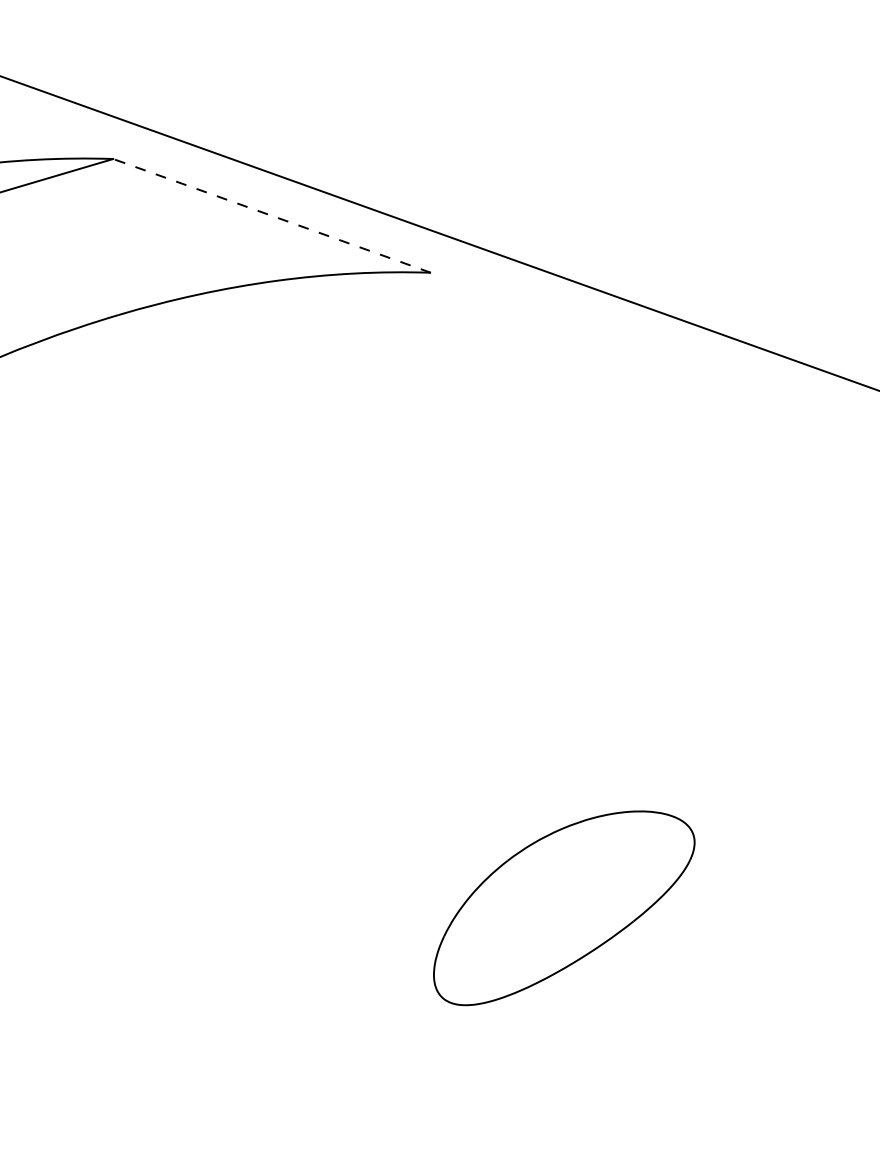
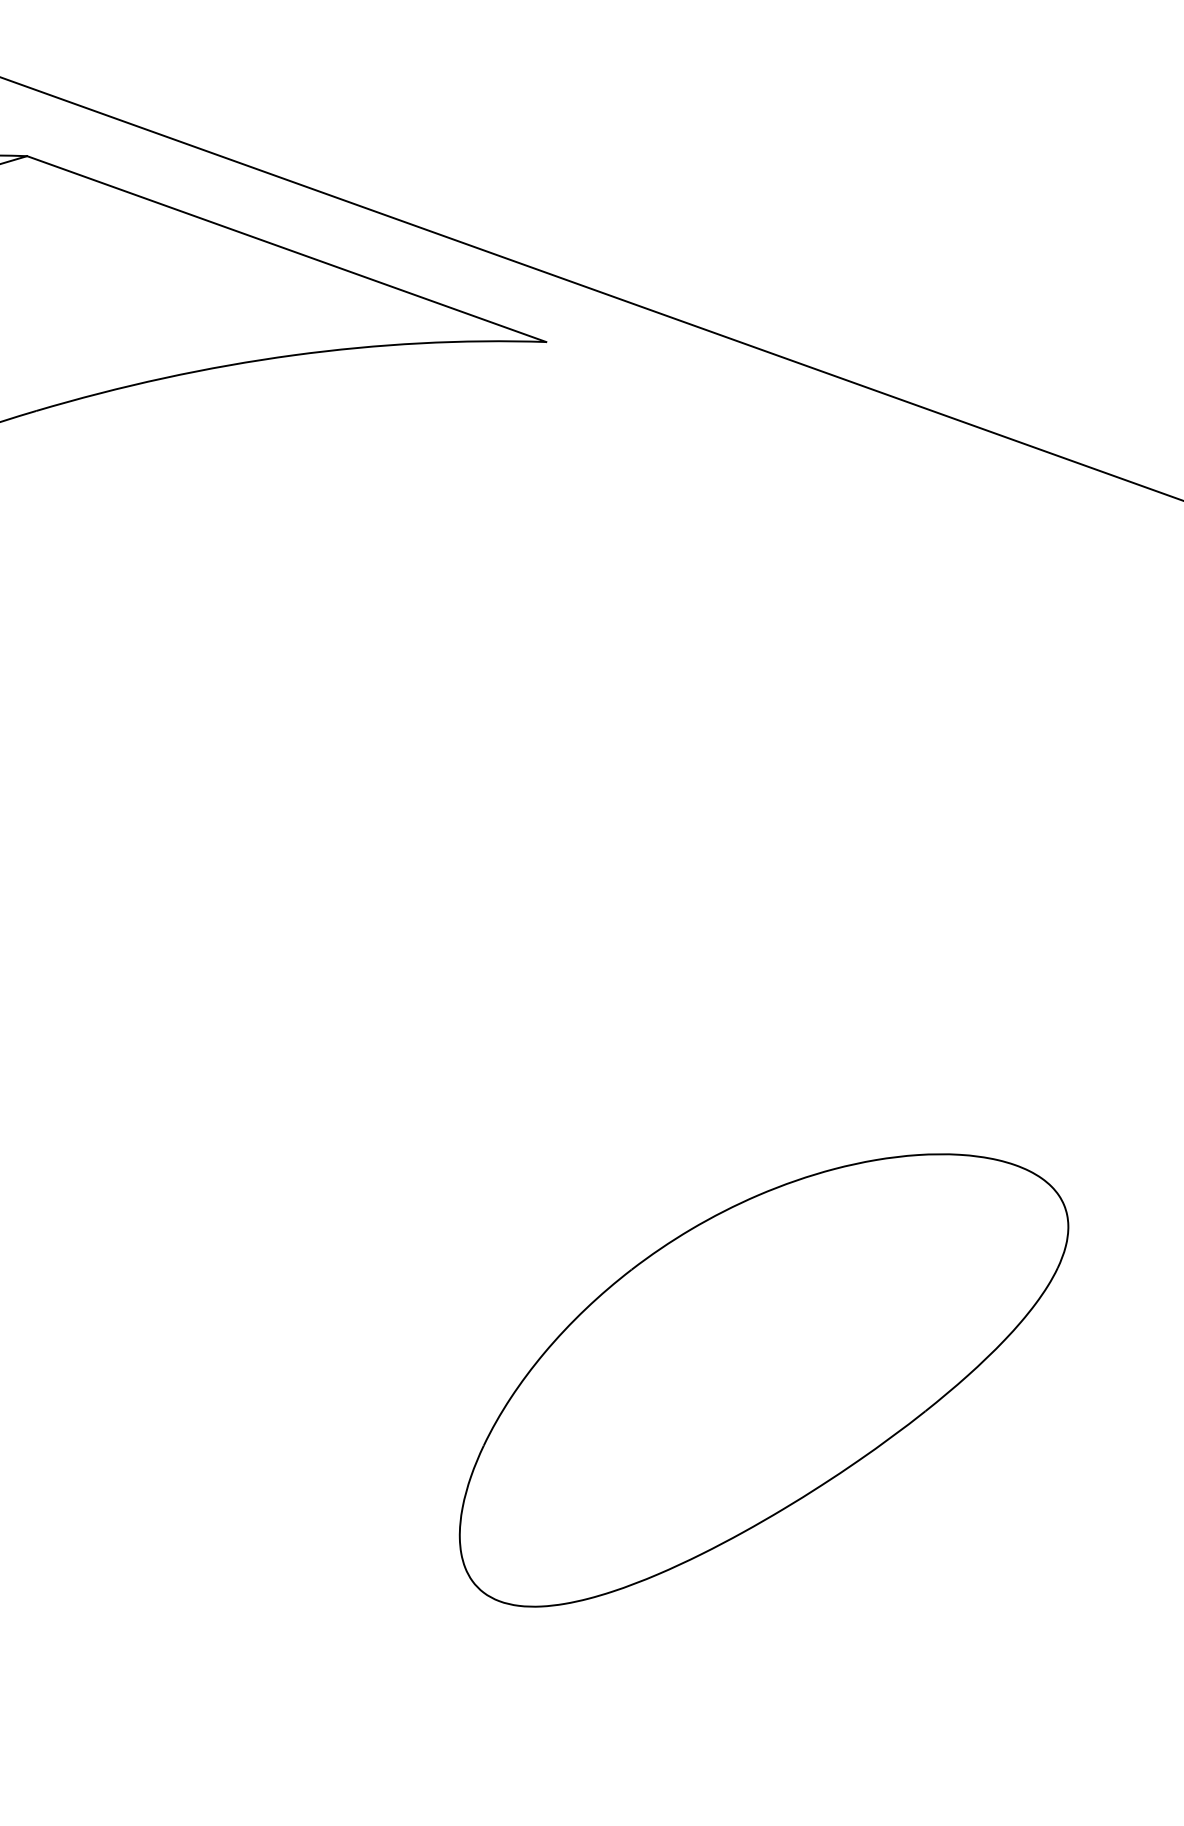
line: (272, 215) -> (287, 248), dashed -> solid
part: (564, 908) -> (764, 1380), size x1.43

